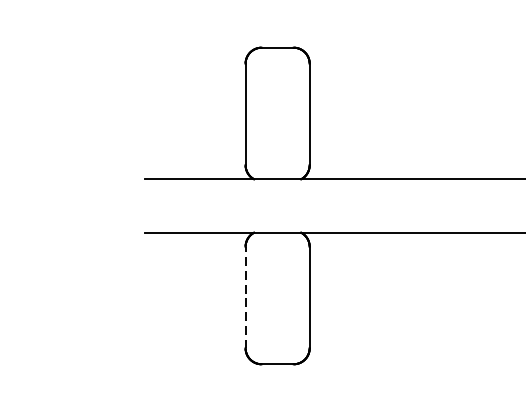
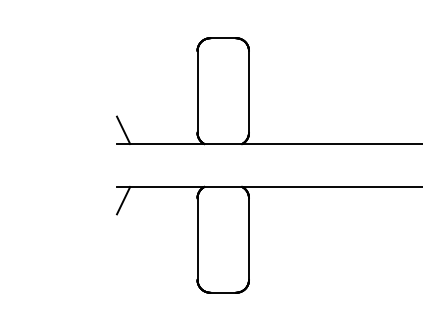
line: (153, 162) -> (123, 130), added
line: (153, 249) -> (123, 200), added
line: (245, 298) -> (197, 239), dashed -> solid

